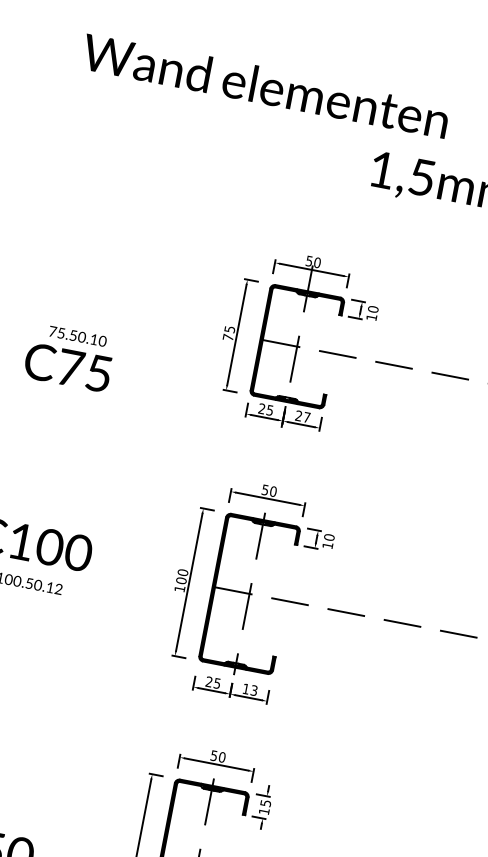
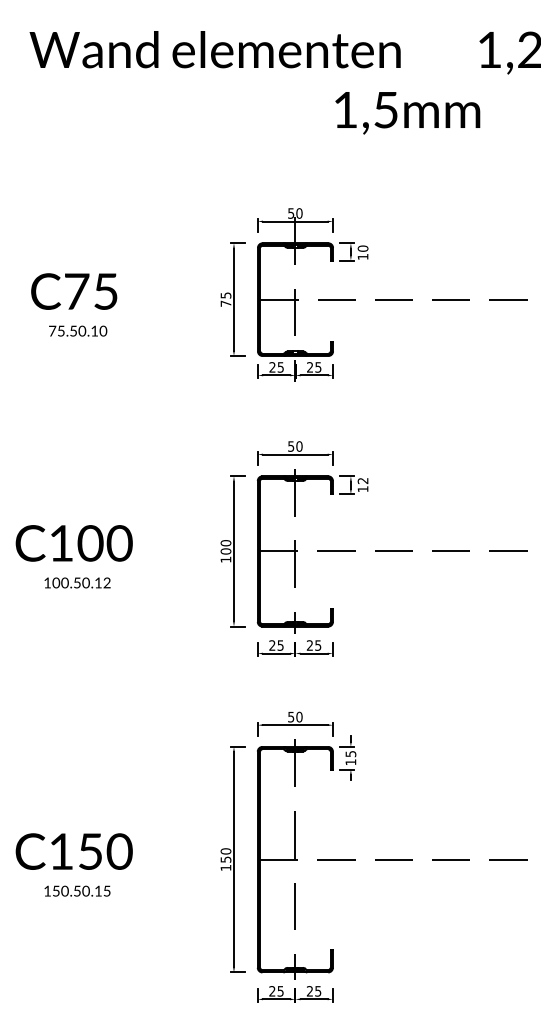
text: (68, 367) -> (74, 291), moved
text: (307, 417) -> (318, 367), 27 -> 25
text: (328, 536) -> (362, 480), 10 -> 12
text: (249, 689) -> (313, 645), 13 -> 25

